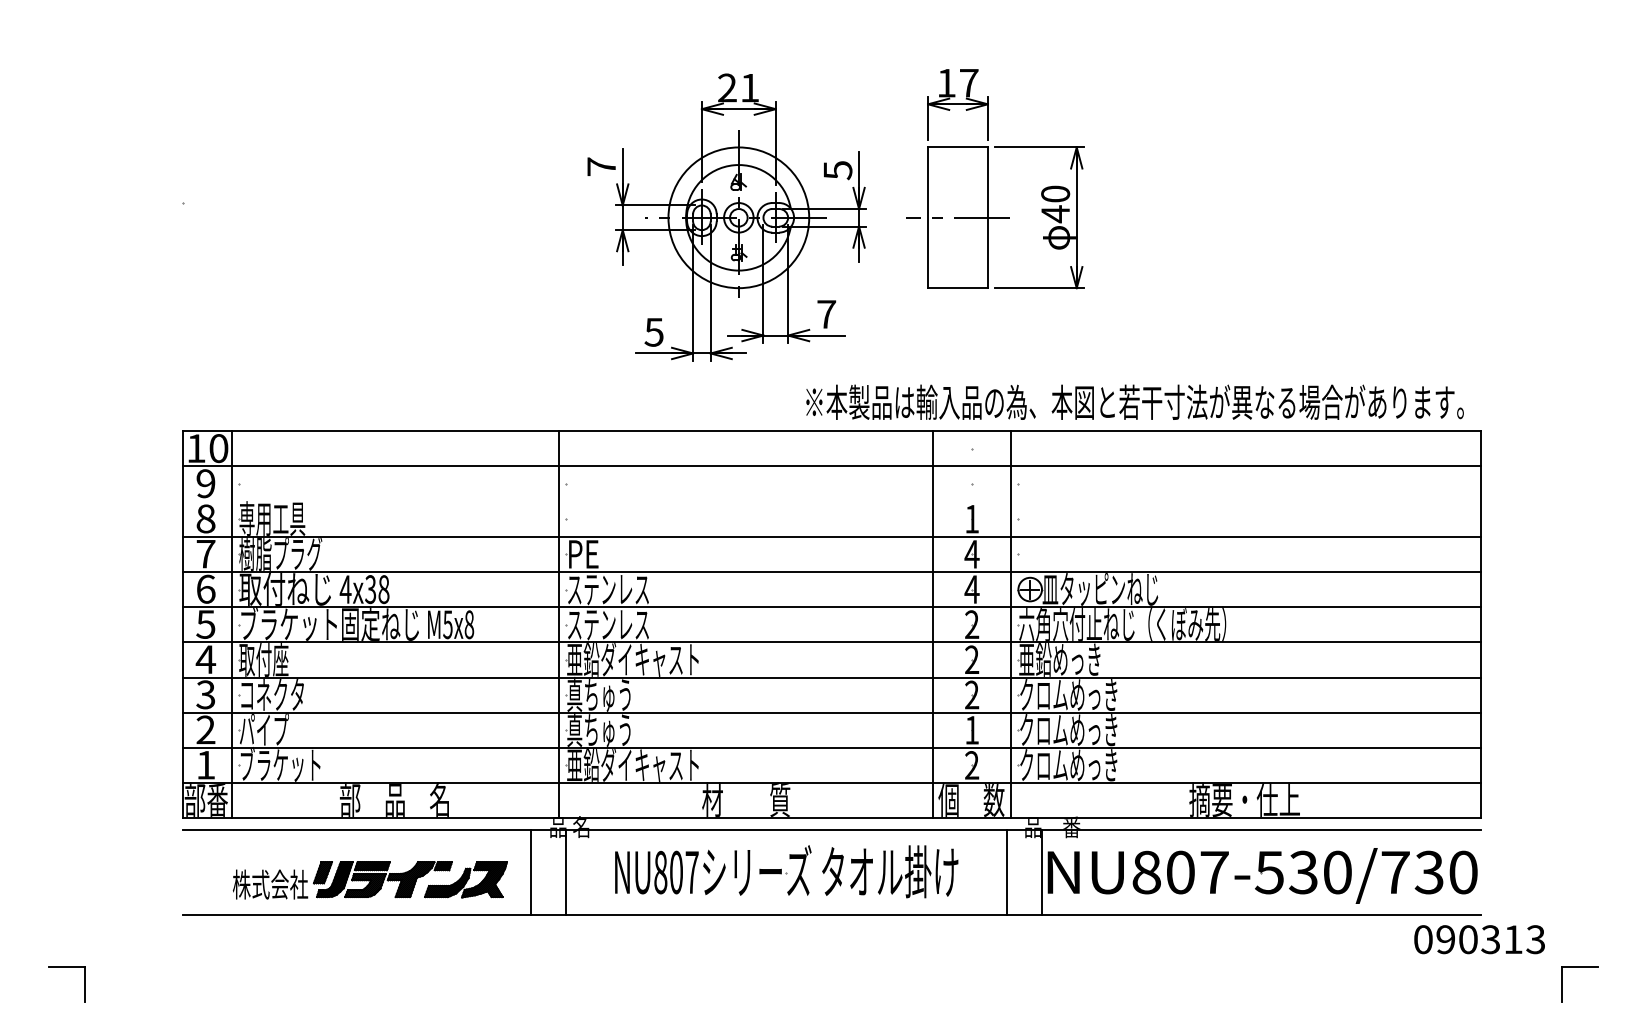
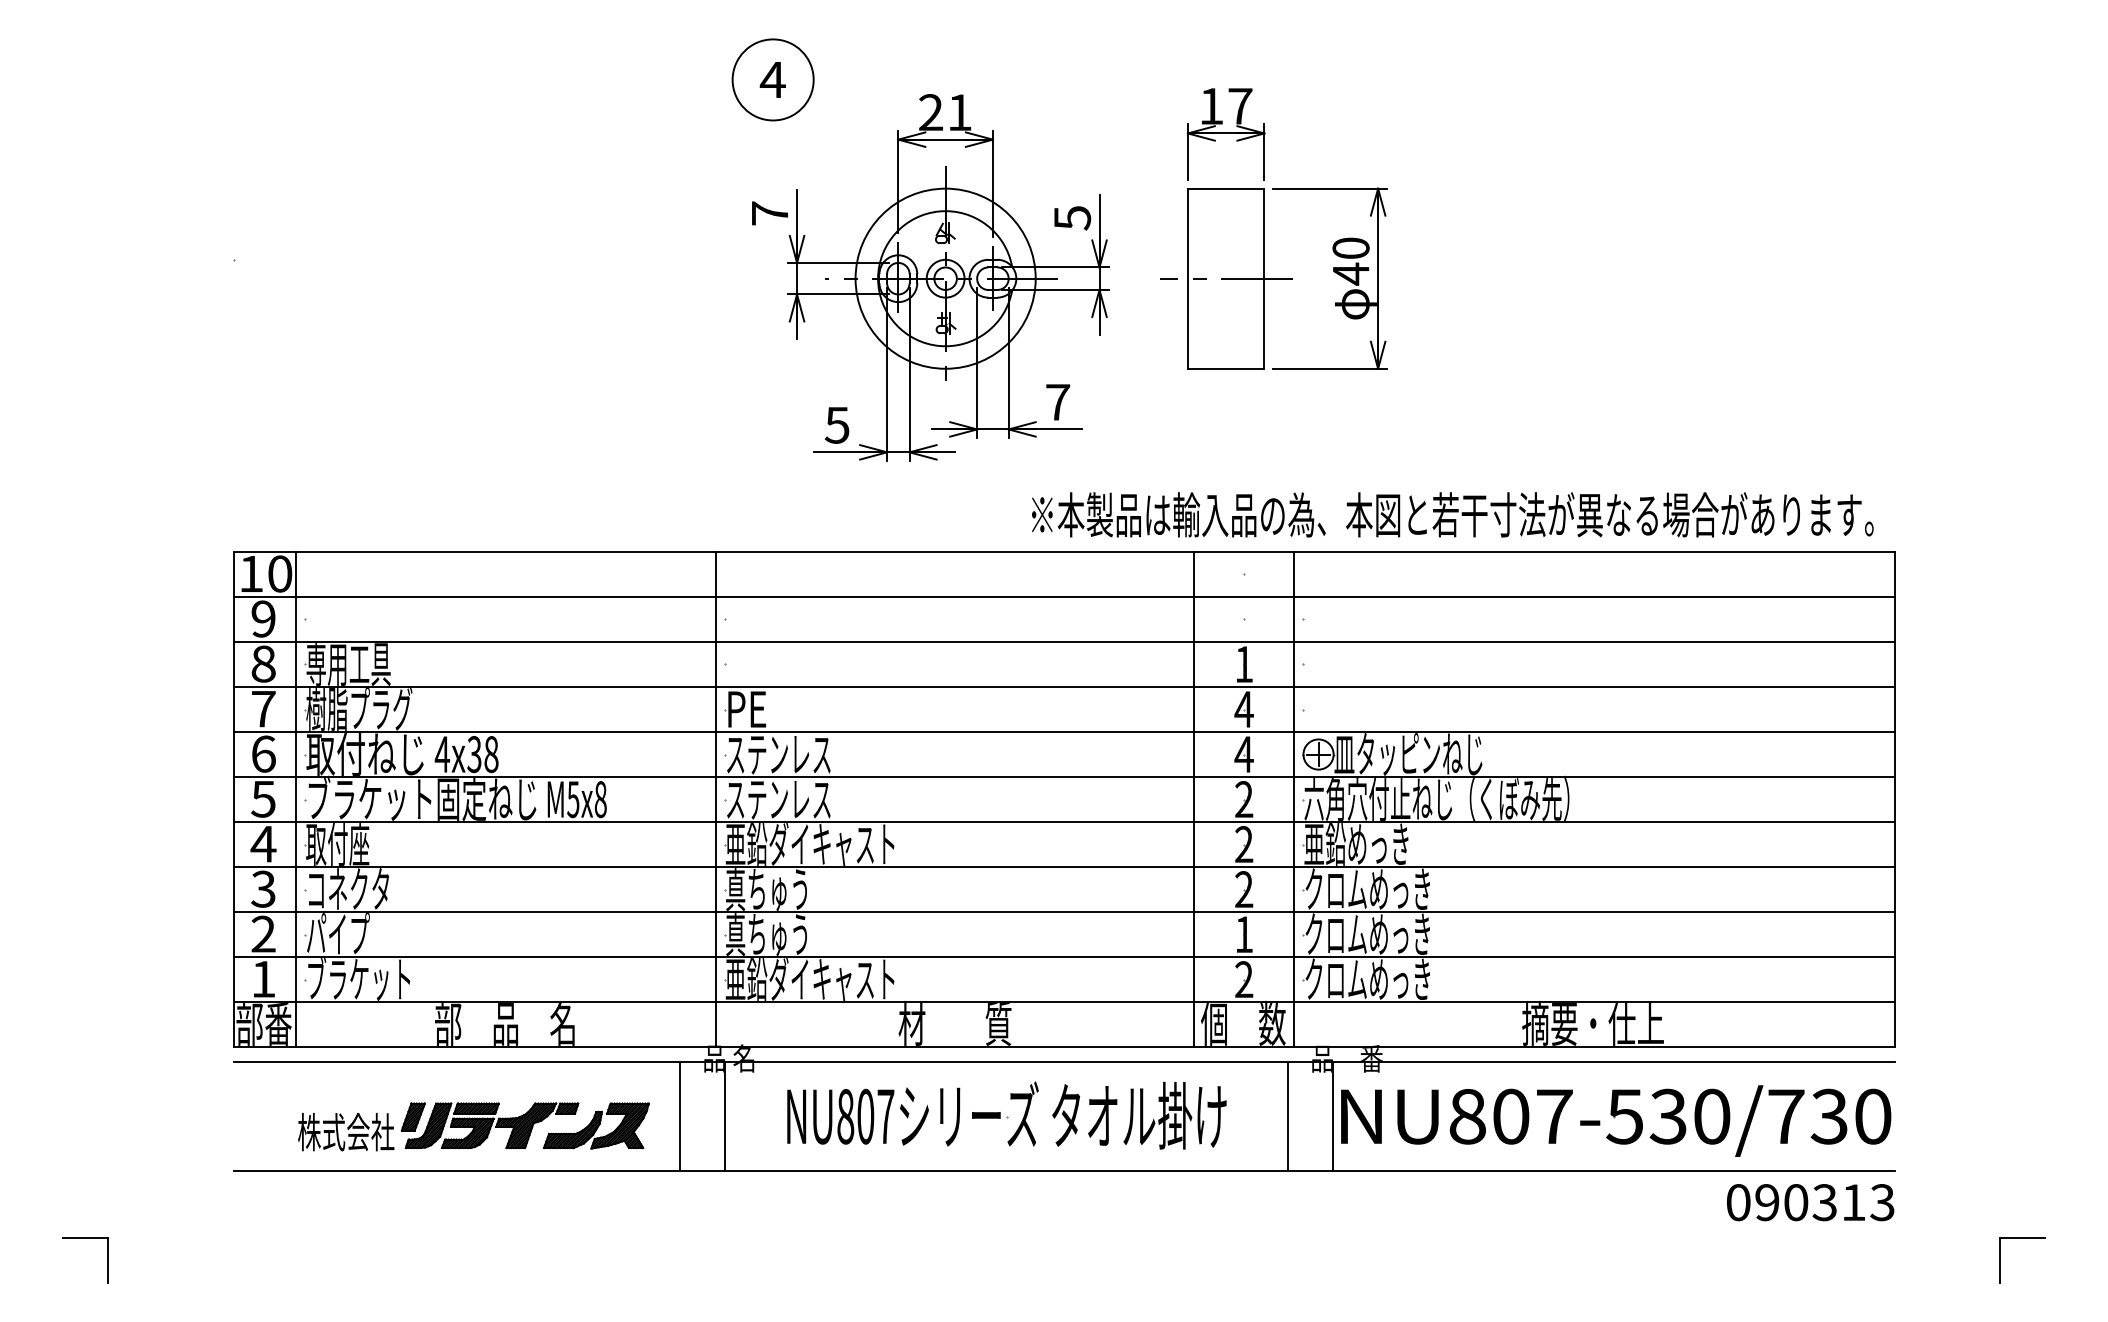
part: (603, 62) -> (772, 79), added
line: (831, 501) -> (1064, 641), added
text: (1479, 939) -> (1810, 1202), moved

